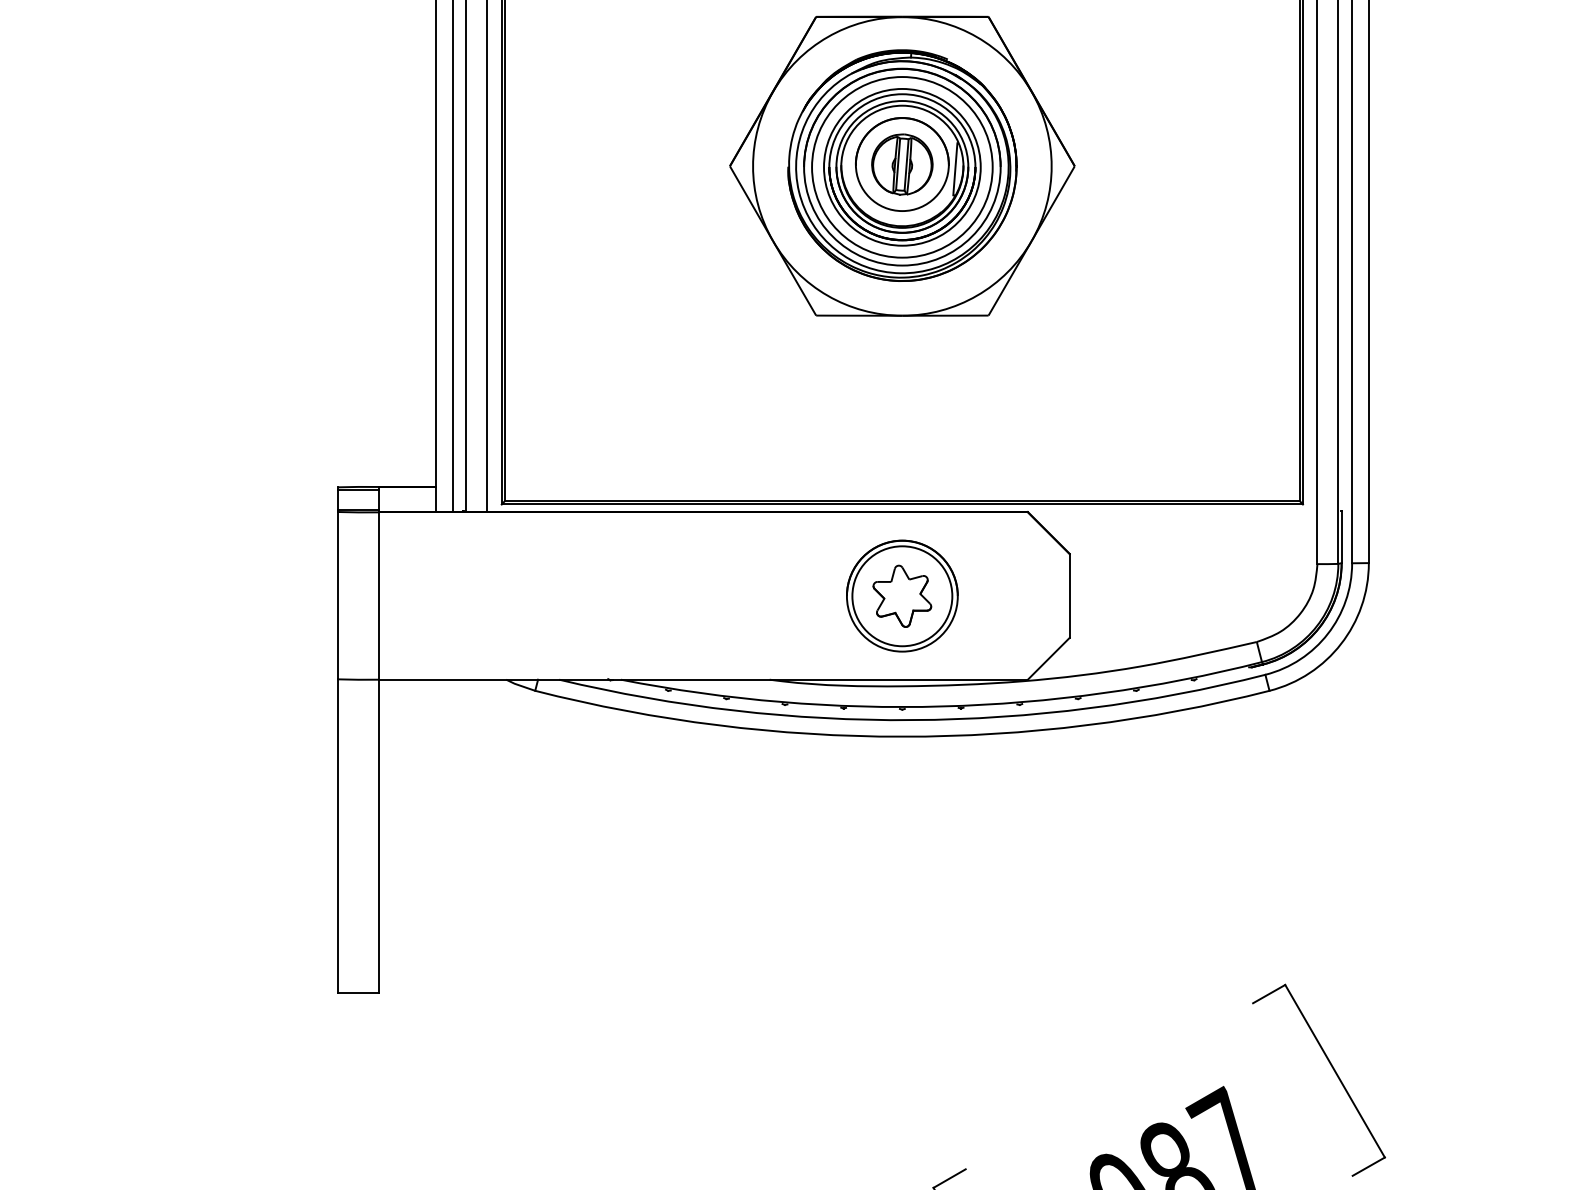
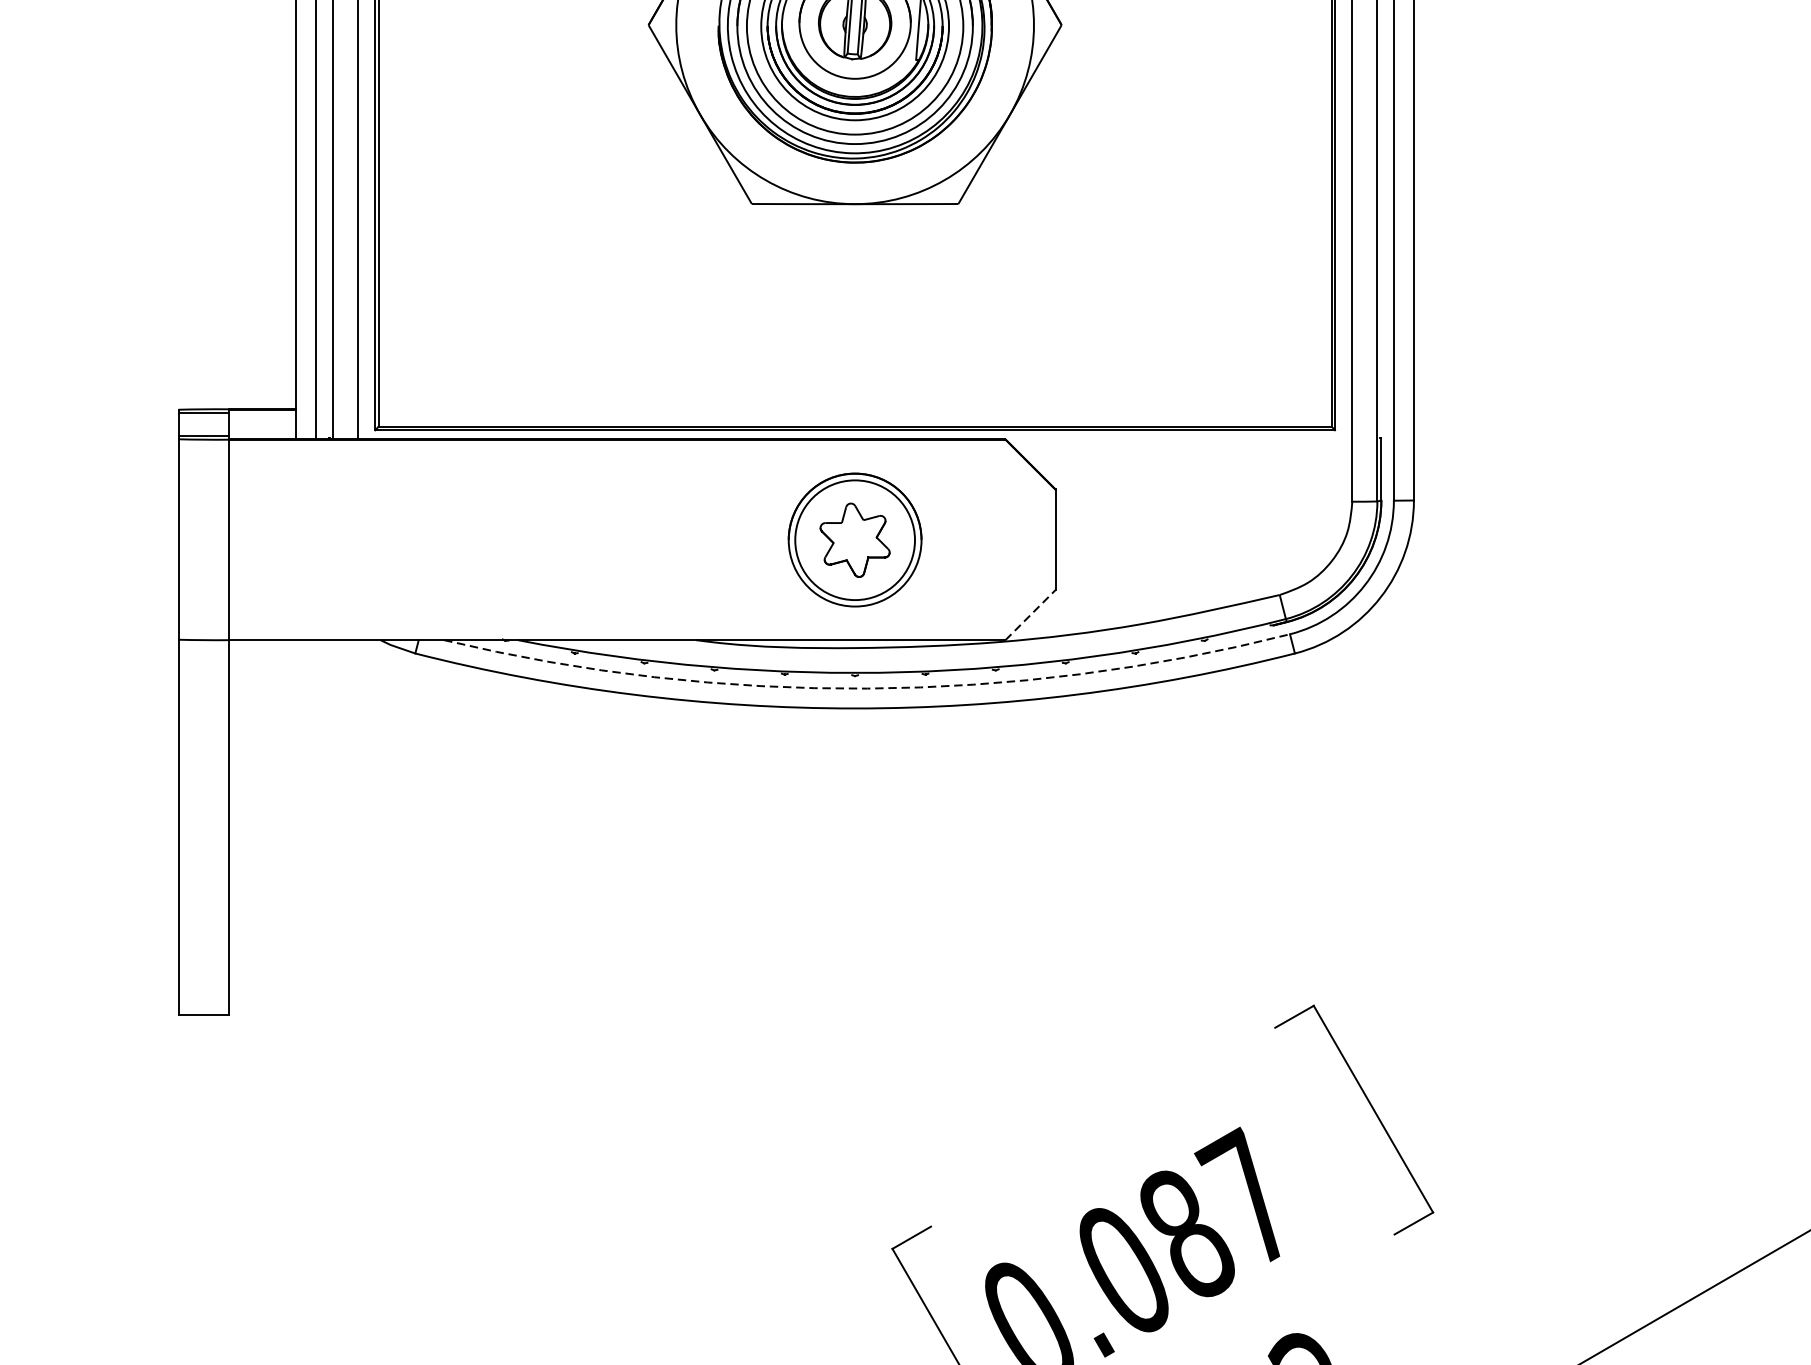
line: (1048, 658) -> (1030, 614), solid -> dashed
arc: (912, 720) -> (867, 689), solid -> dashed

